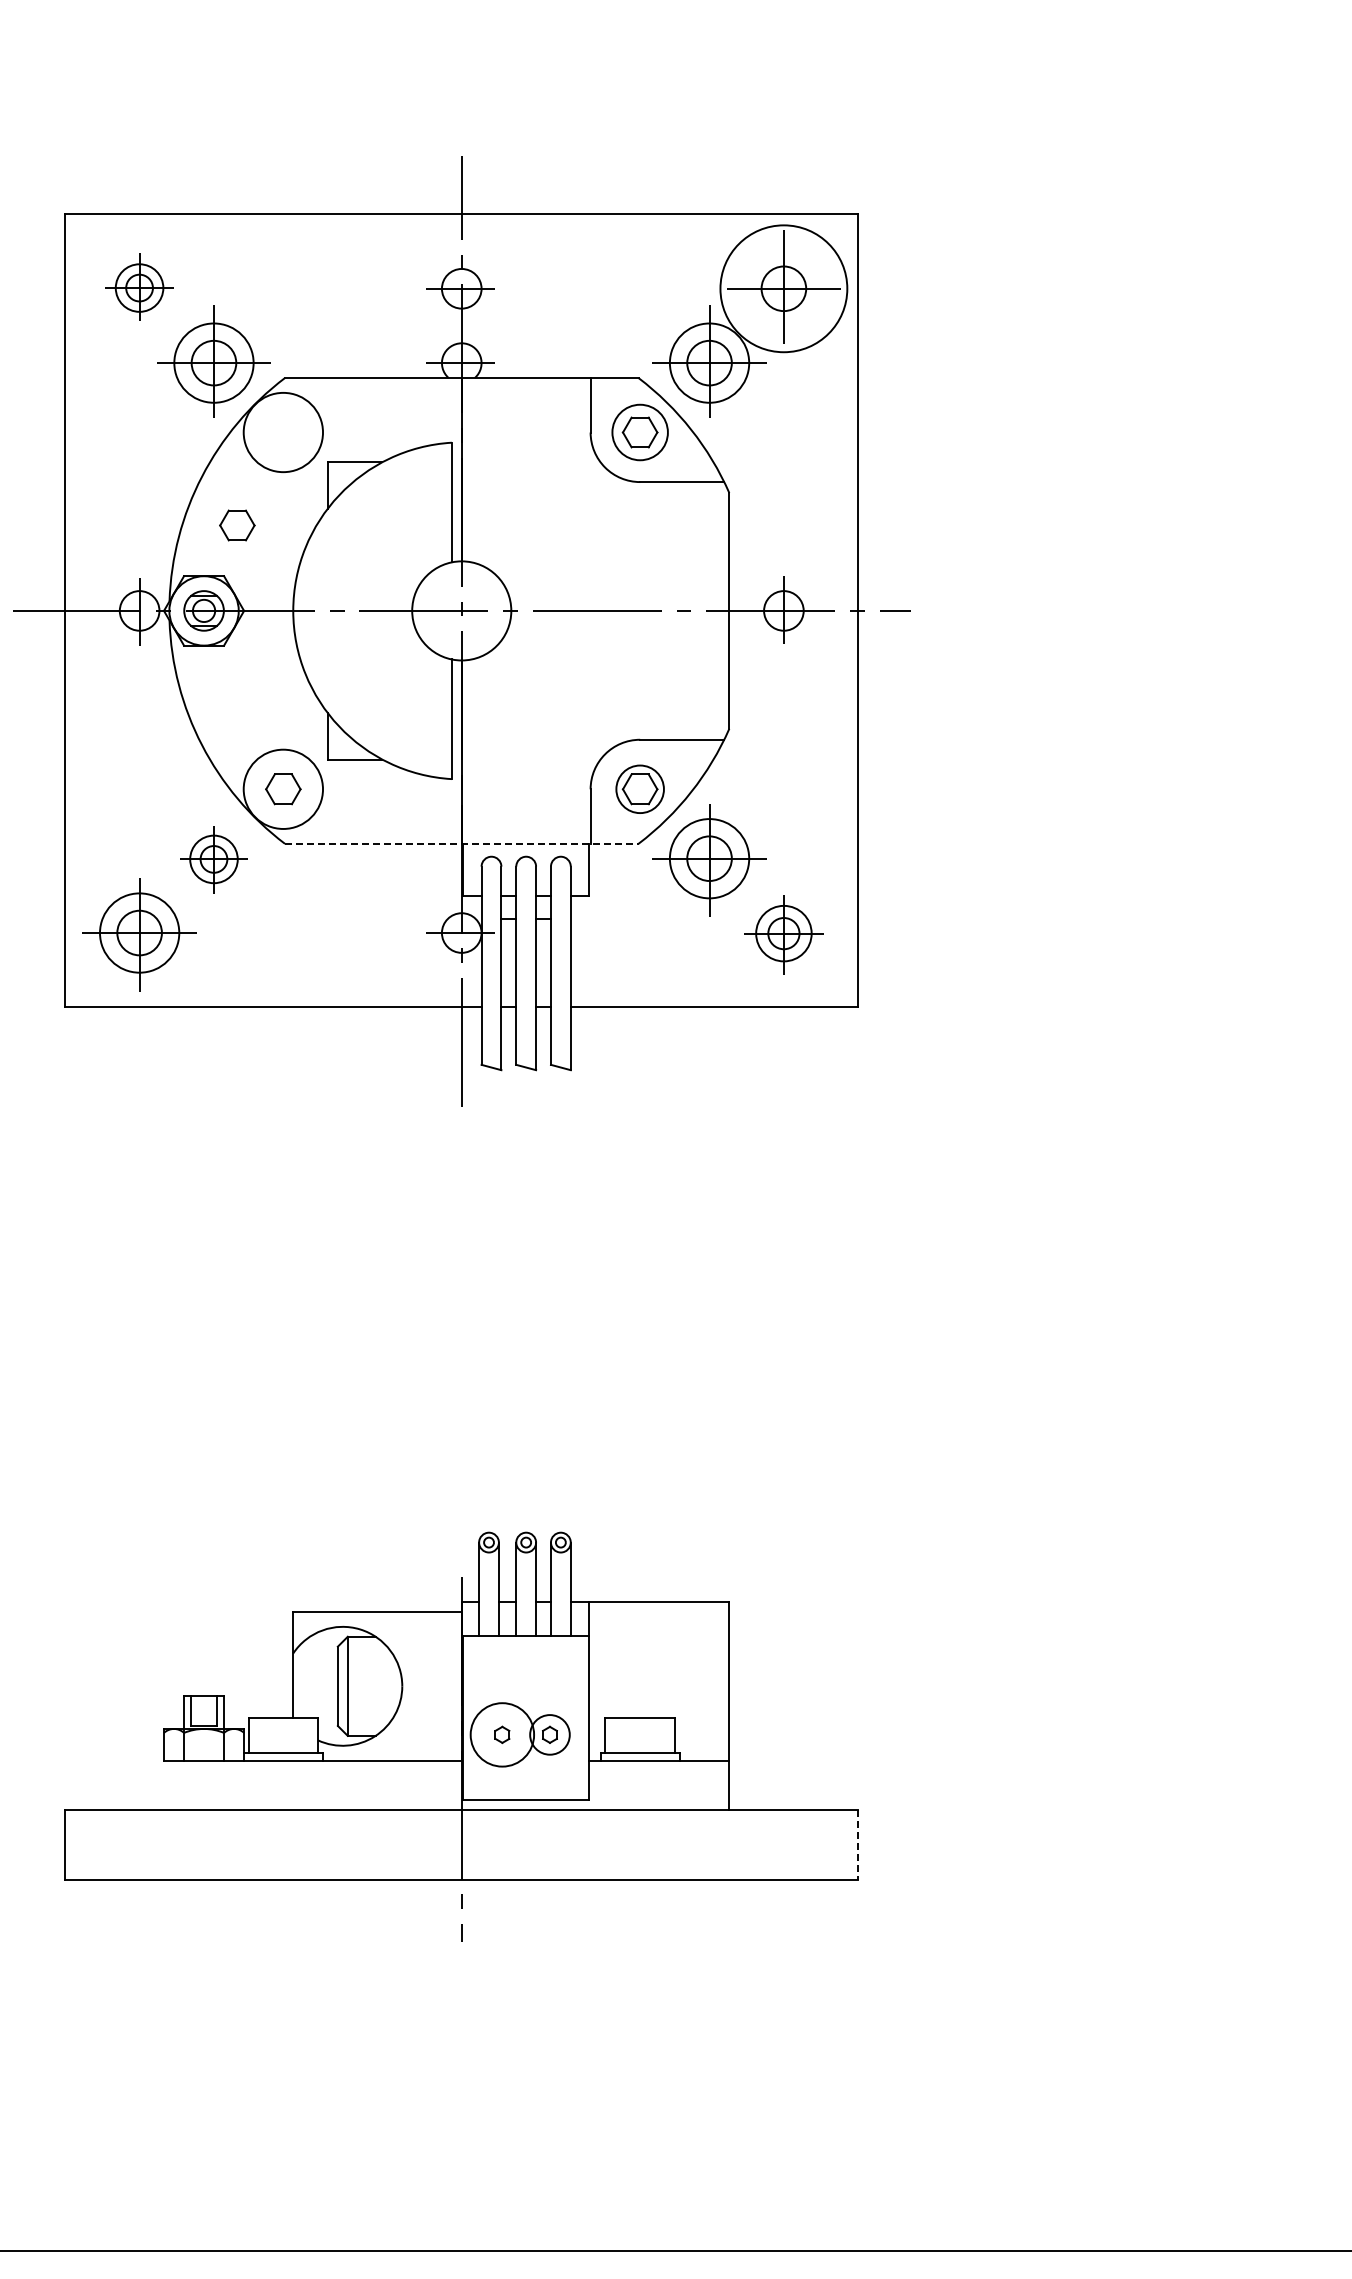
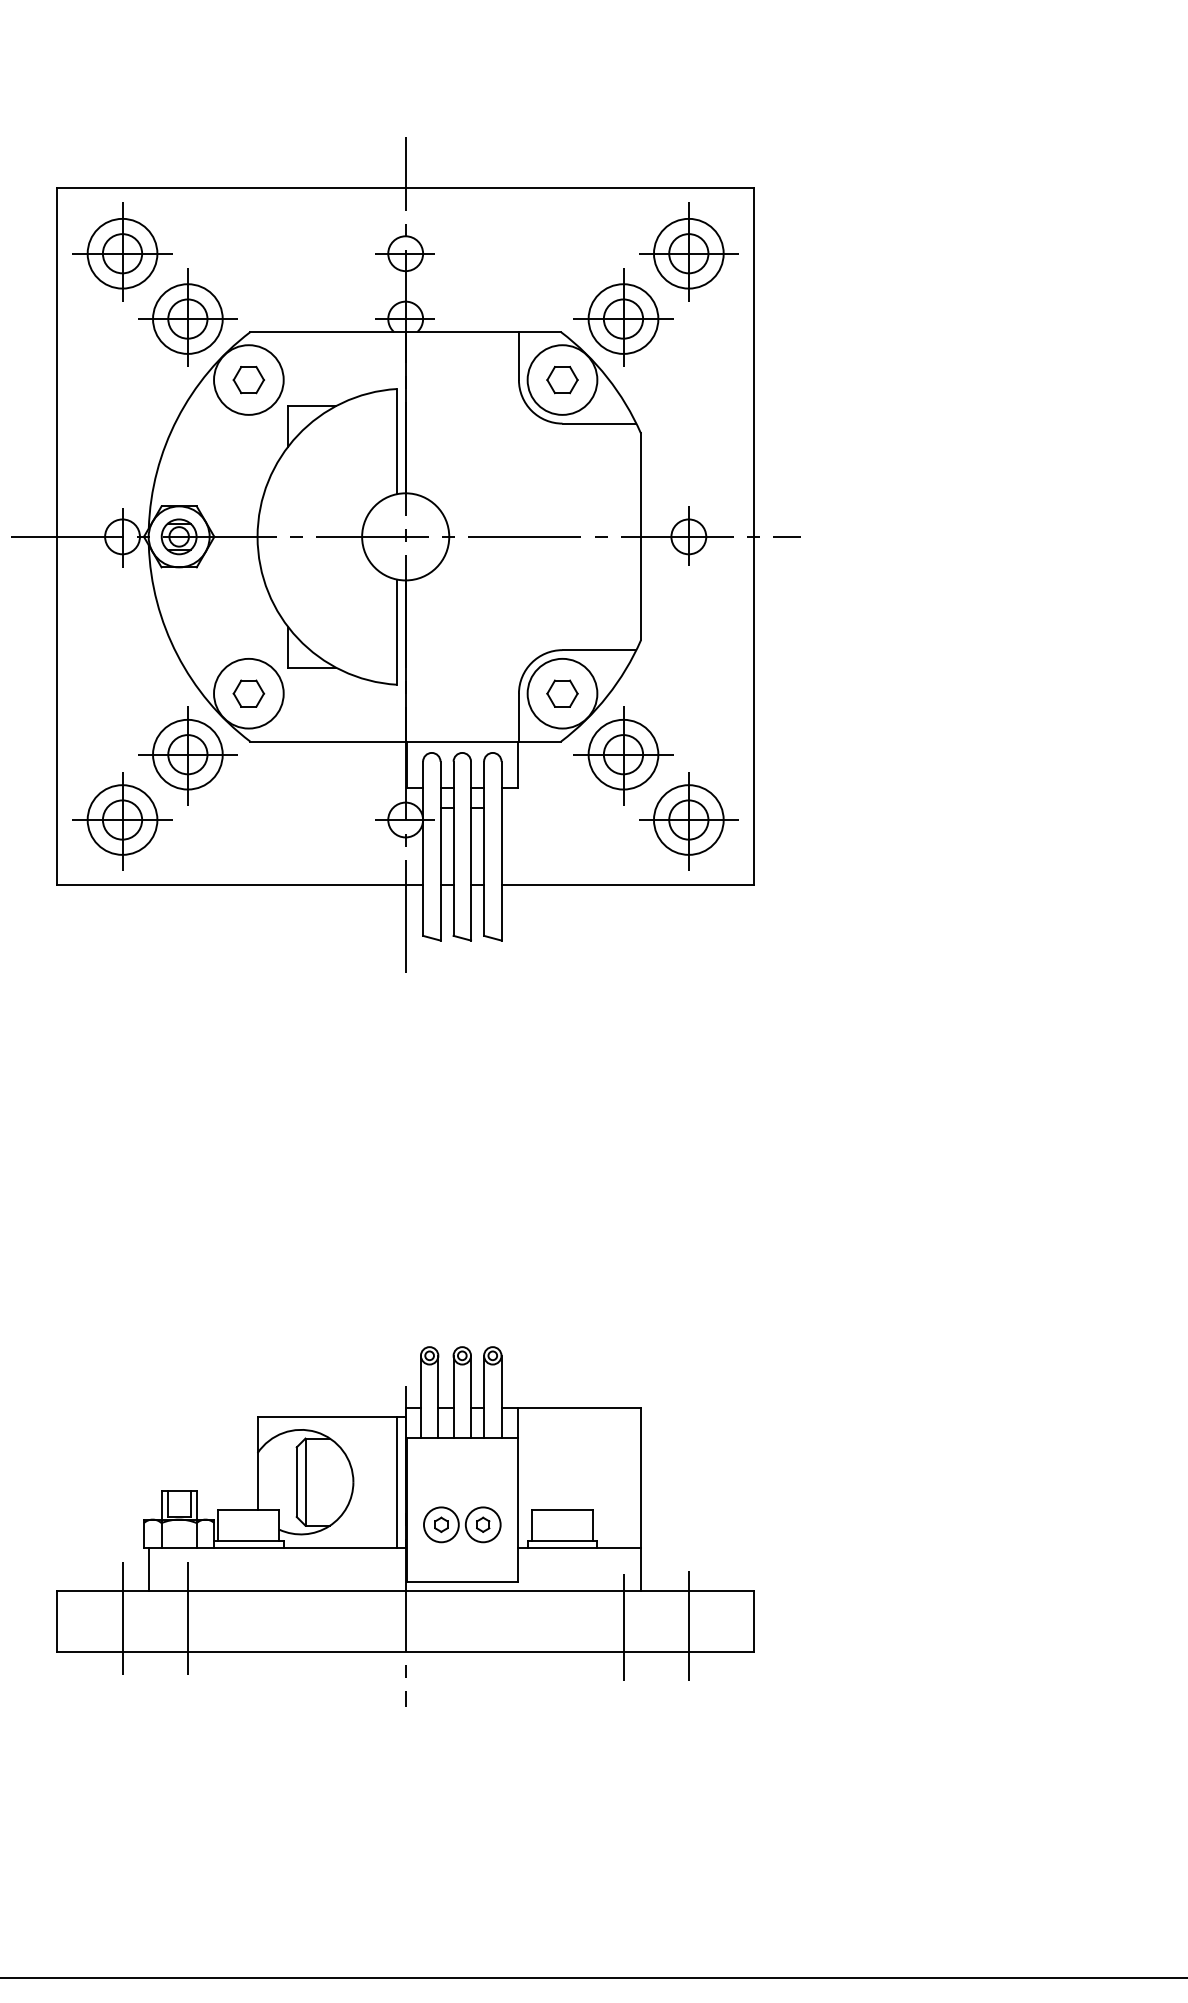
part: (139, 286) -> (122, 251), size x1.67
circle: (783, 288) -> (688, 253), size x0.62
circle: (639, 432) -> (561, 380), size x1.43
part: (237, 525) -> (248, 380), moved
circle: (639, 788) -> (561, 692), size x1.67
line: (461, 843) -> (405, 741), dashed -> solid
part: (213, 860) -> (187, 756), size x1.67
part: (783, 934) -> (688, 821), size x1.43
line: (451, 1685) -> (396, 1481), added
circle: (502, 1734) -> (441, 1524), size x0.62
line: (169, 1785) -> (148, 1569), added
line: (139, 1844) -> (122, 1621), added
line: (213, 1844) -> (187, 1621), added
line: (858, 1844) -> (754, 1621), dashed -> solid
line: (783, 1849) -> (688, 1625), added
line: (709, 1851) -> (623, 1627), added

